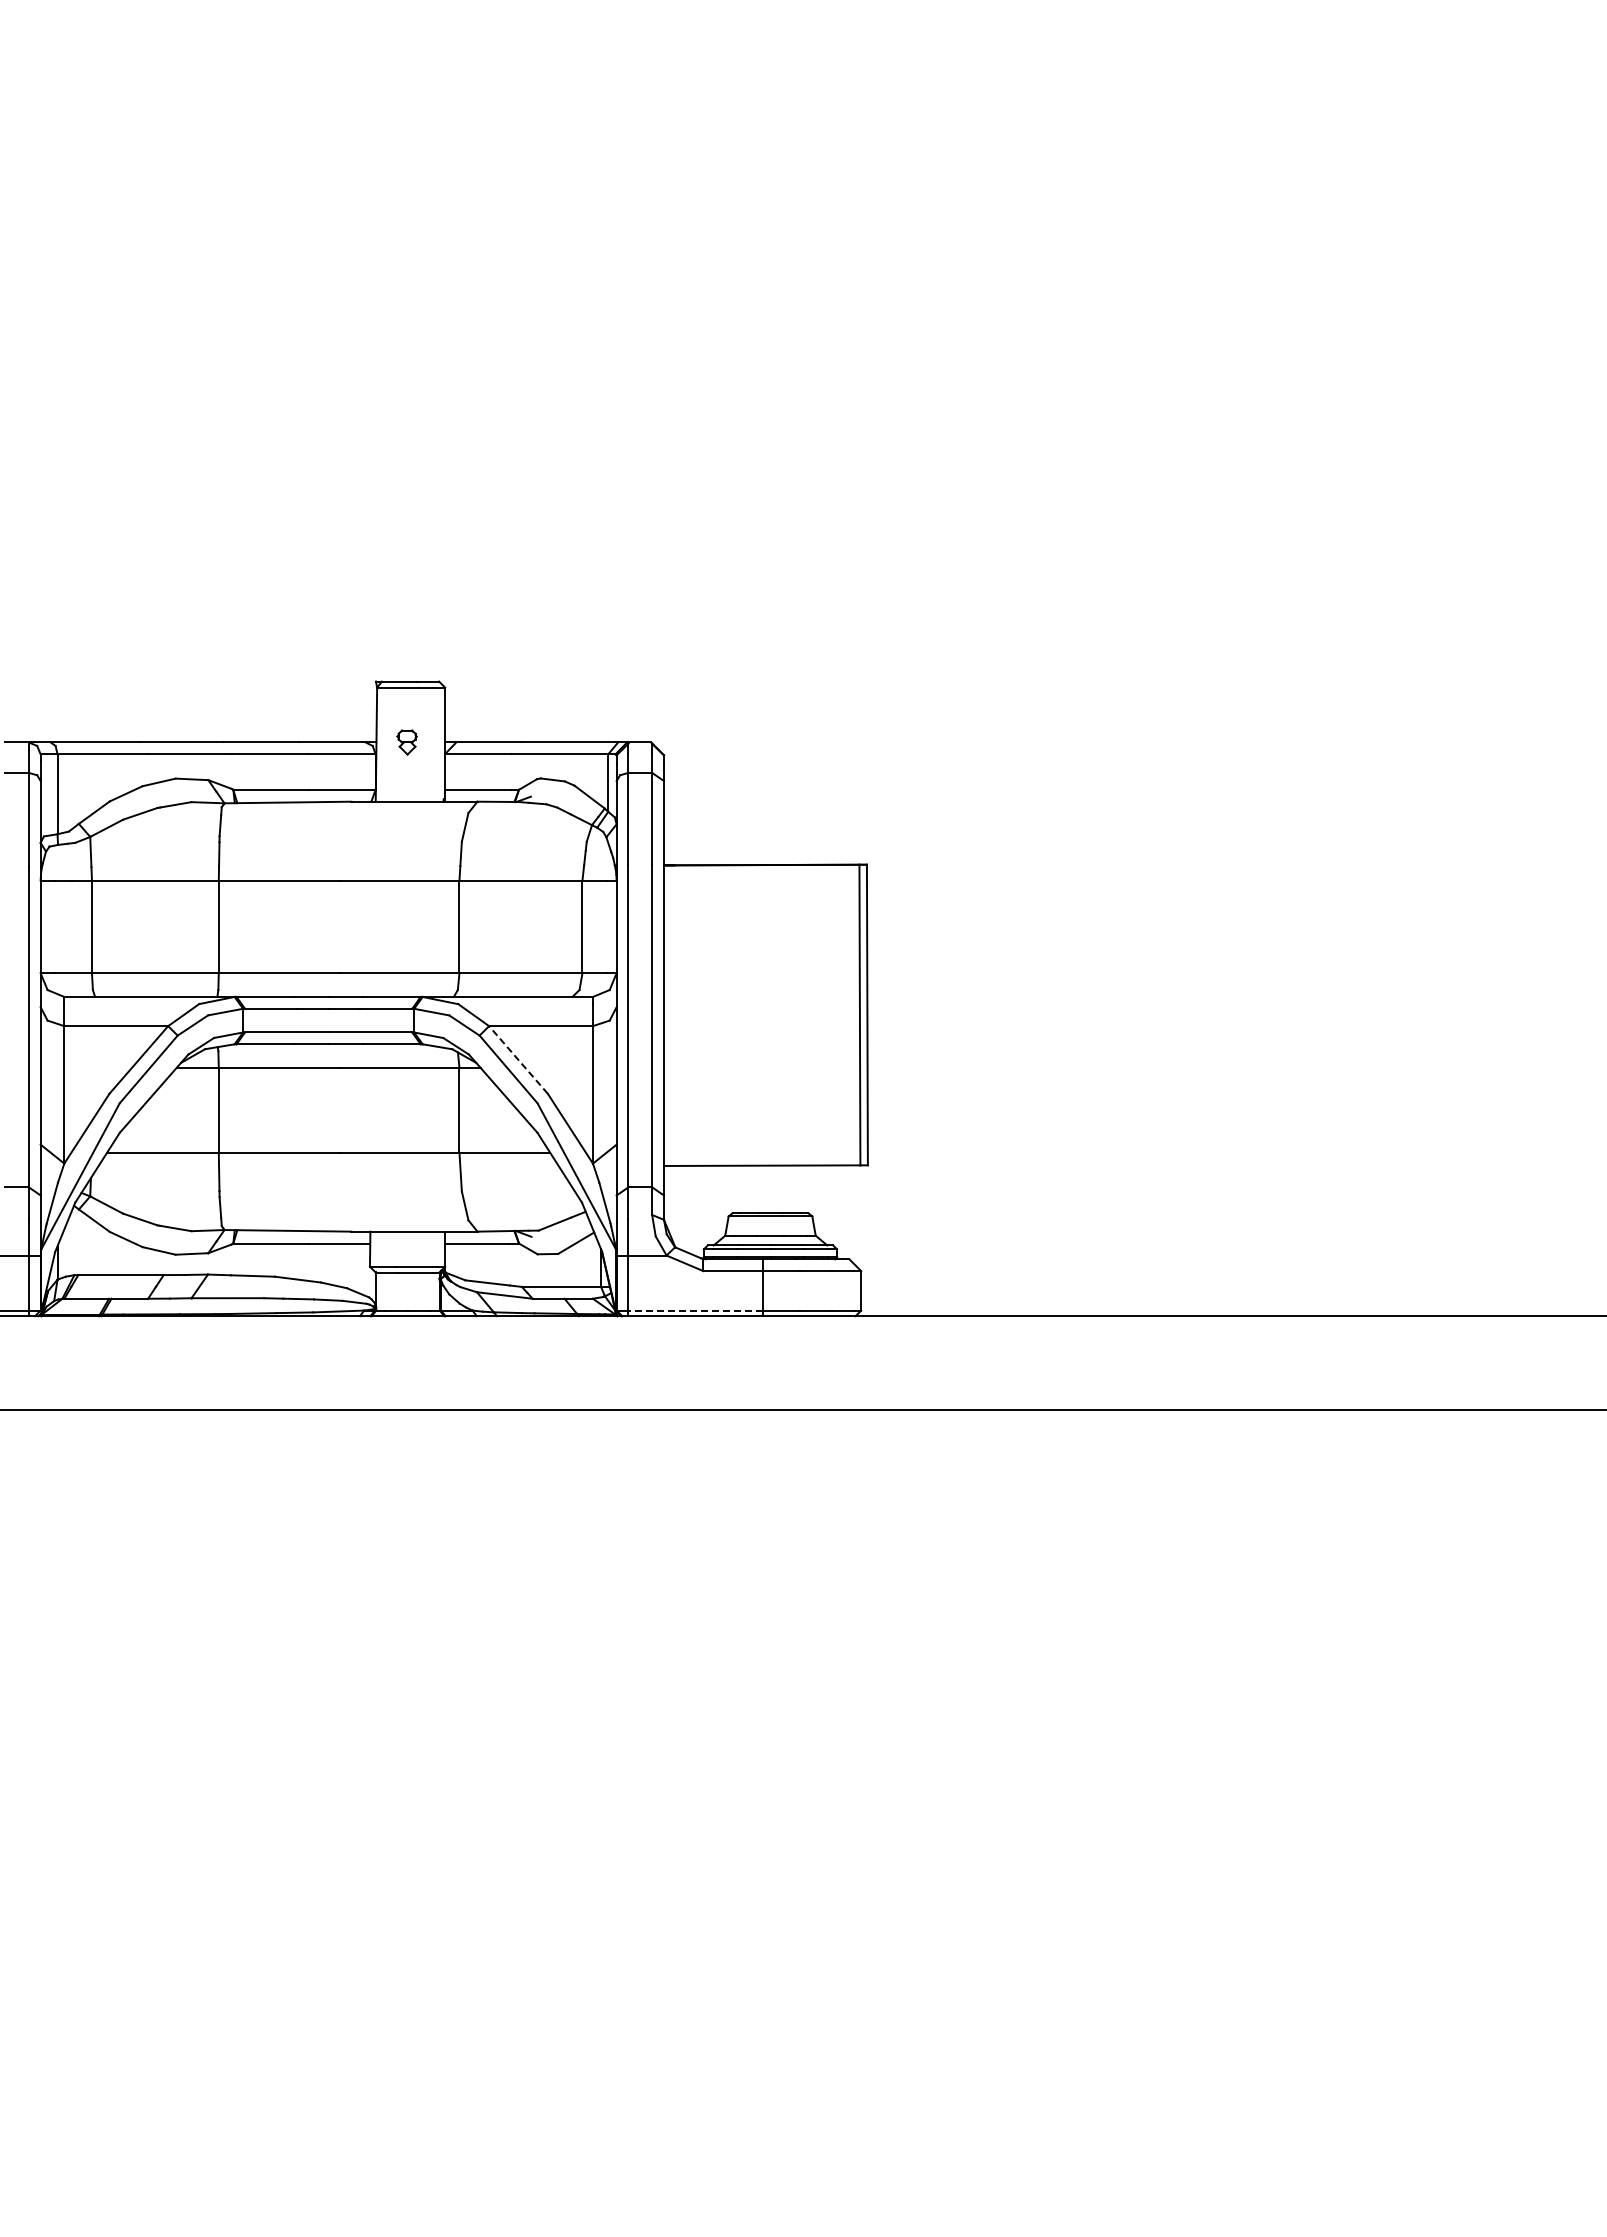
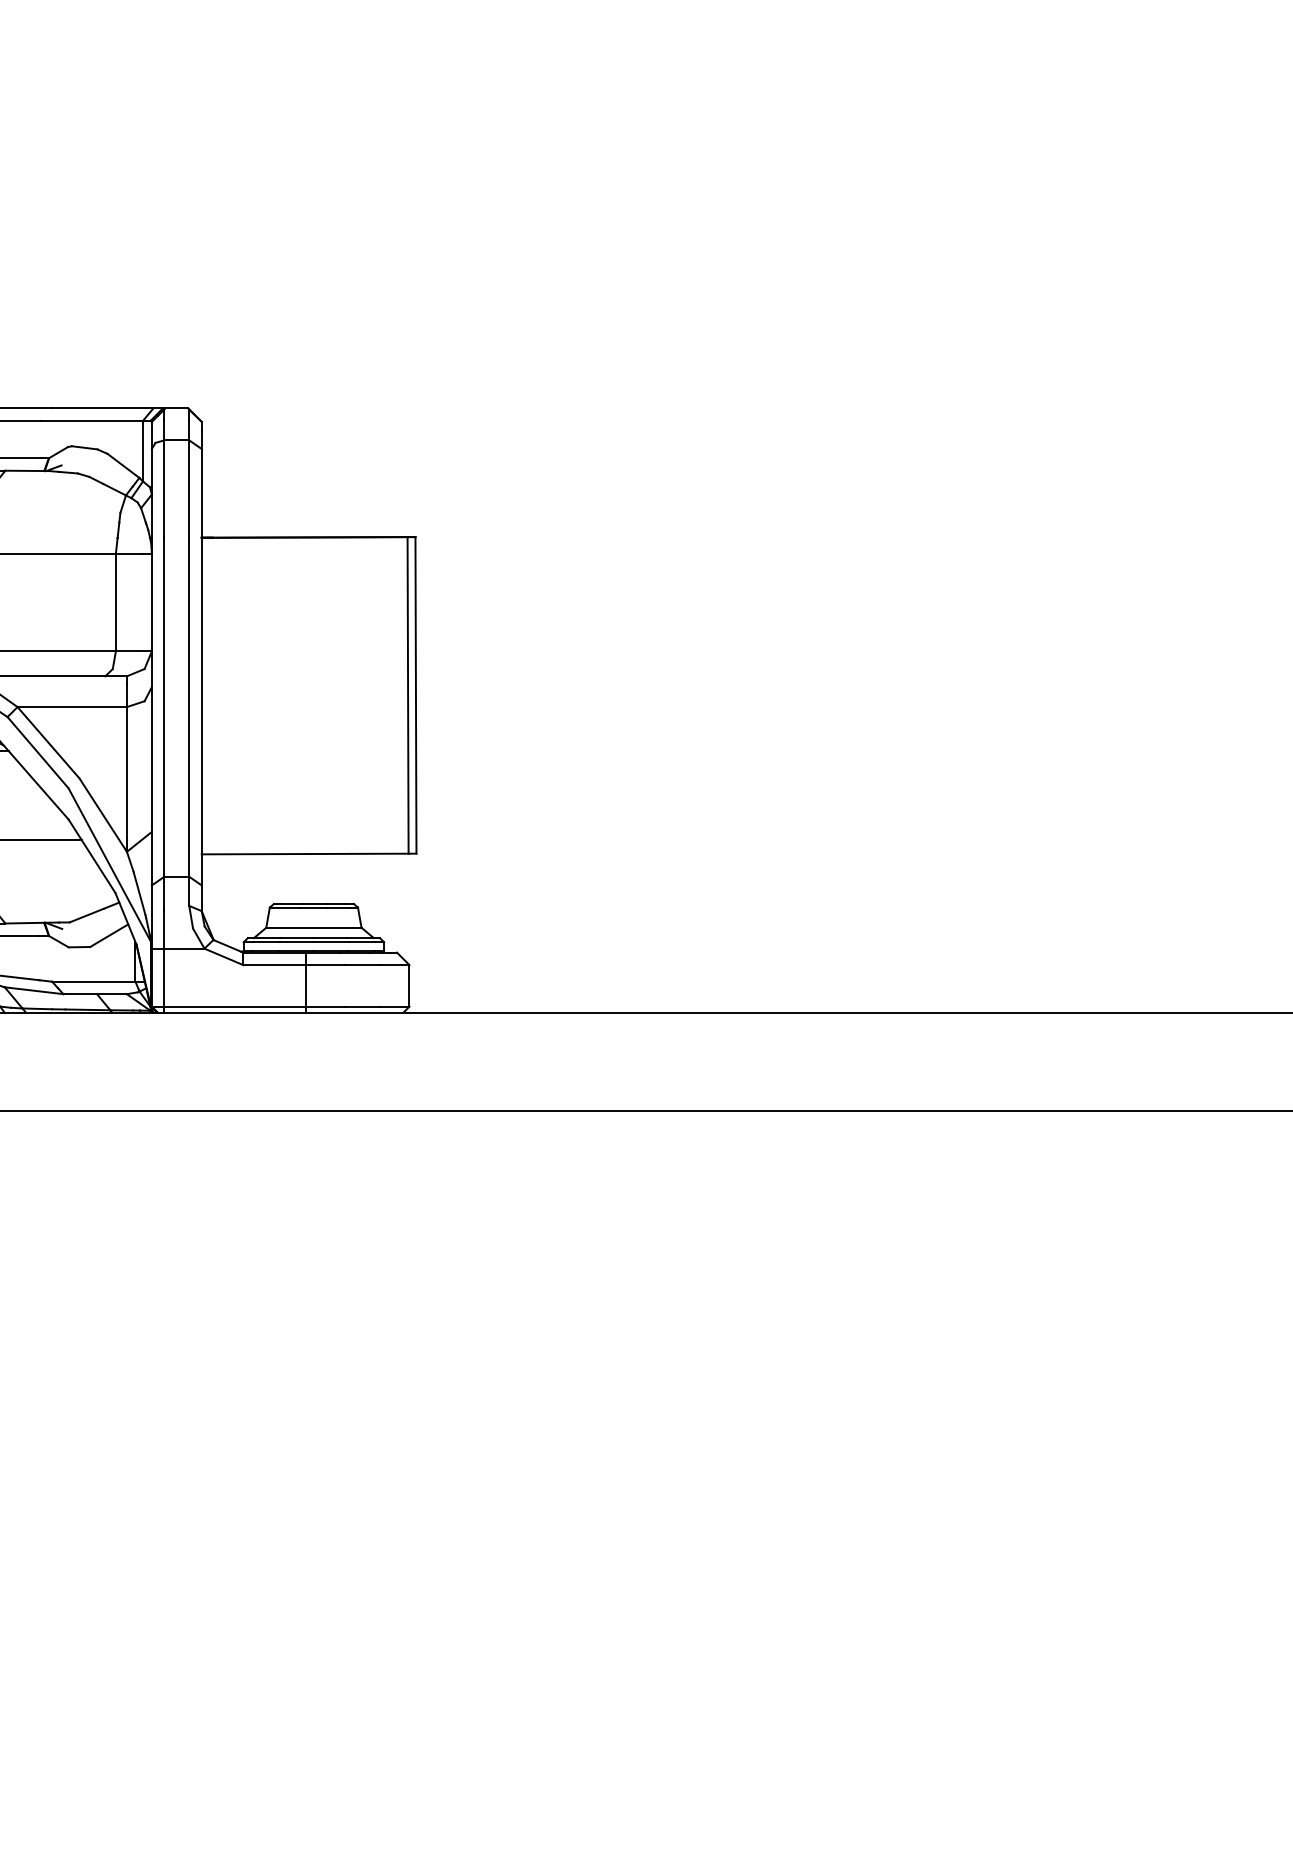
line: (518, 1059) -> (48, 742), dashed -> solid
line: (695, 1310) -> (234, 1006), dashed -> solid

